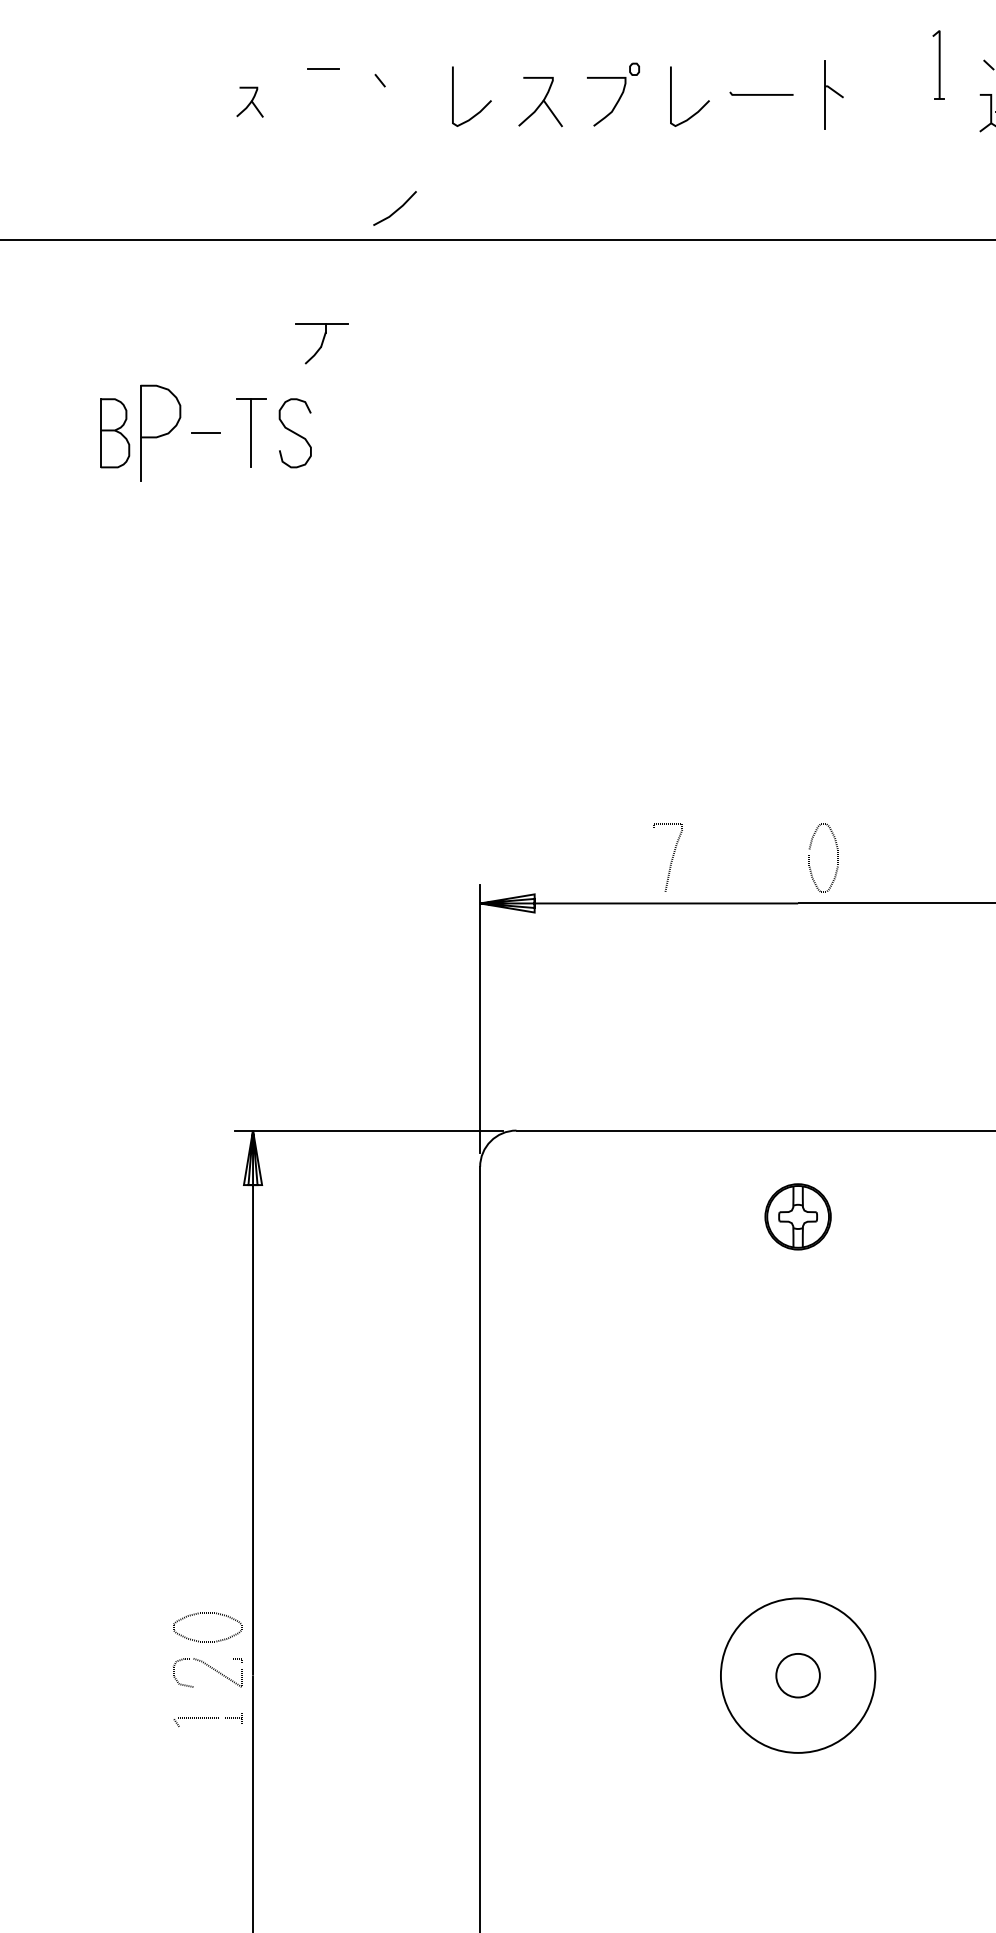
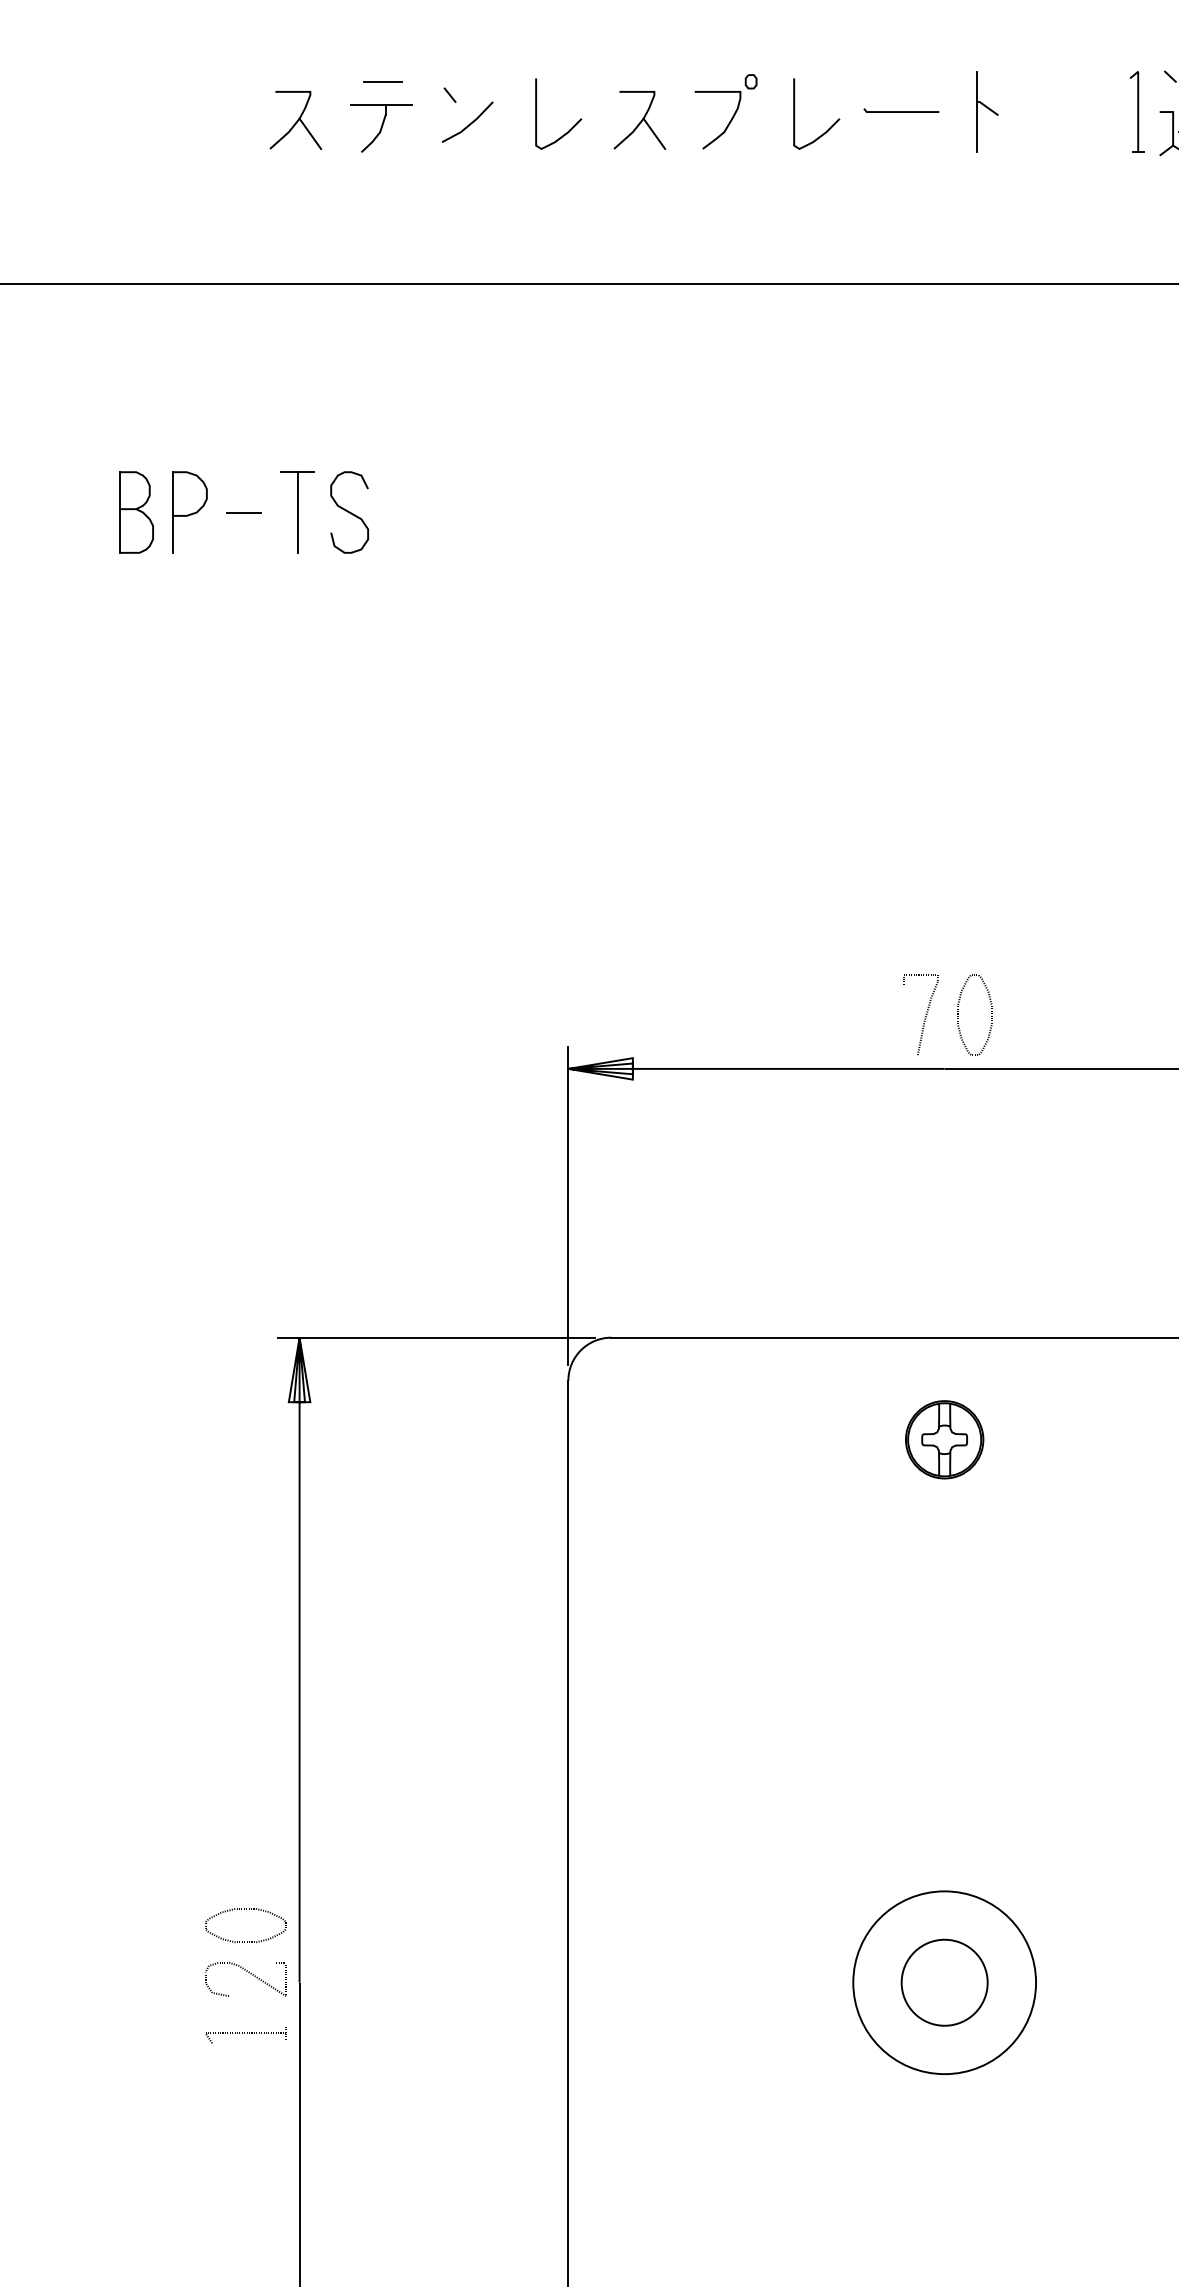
part: (938, 64) -> (1136, 111), moved
part: (249, 102) -> (295, 121), size x1.67
line: (396, 209) -> (469, 123), moved
part: (321, 343) -> (380, 128), moved
part: (160, 432) -> (190, 511), size x0.71
curve: (671, 858) -> (924, 1015), moved
circle: (797, 1675) -> (943, 1982), size x1.67

